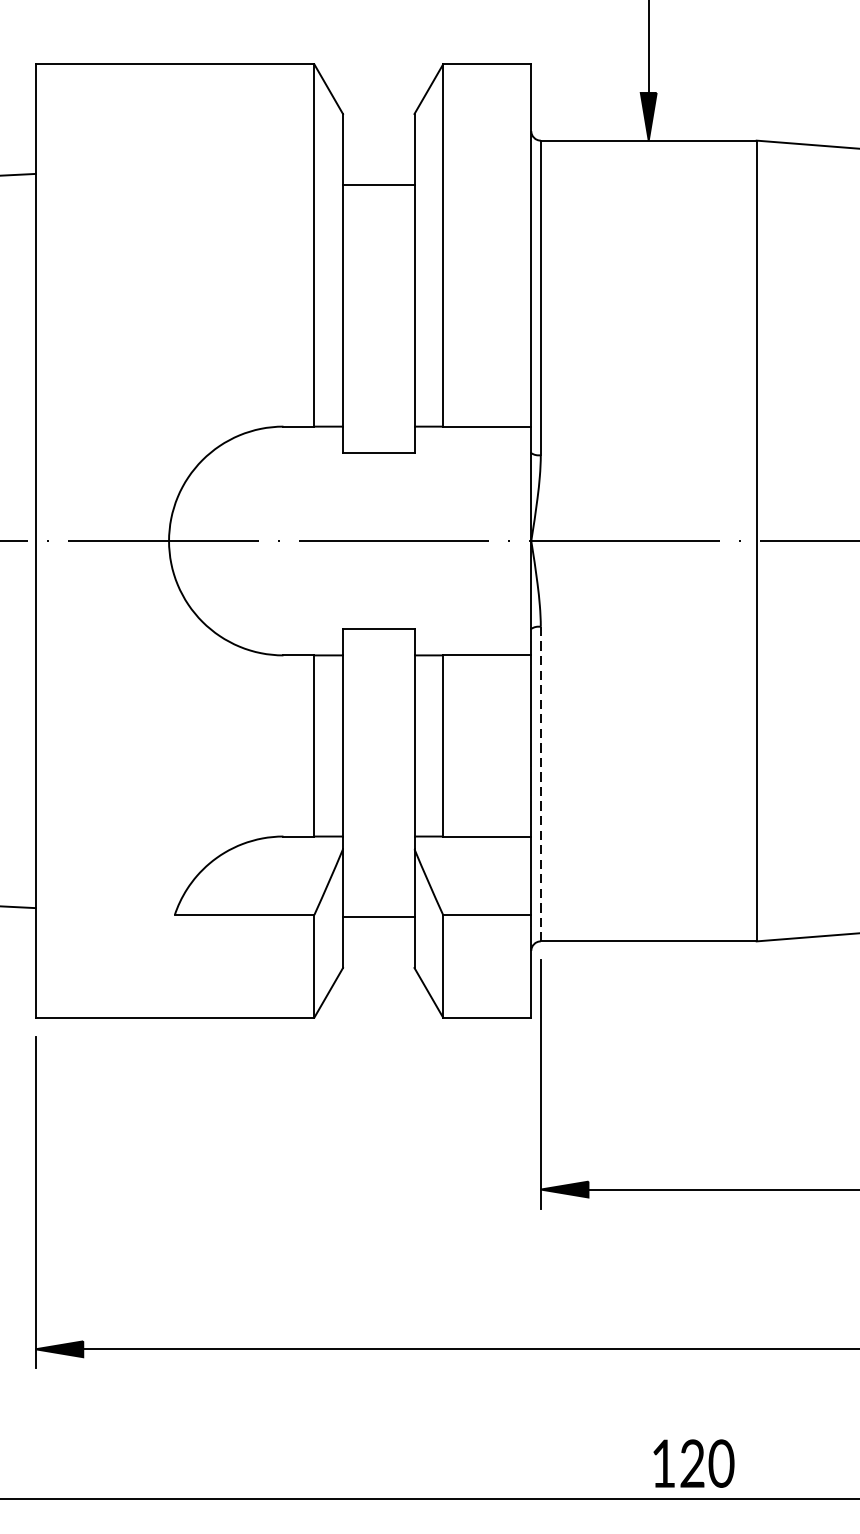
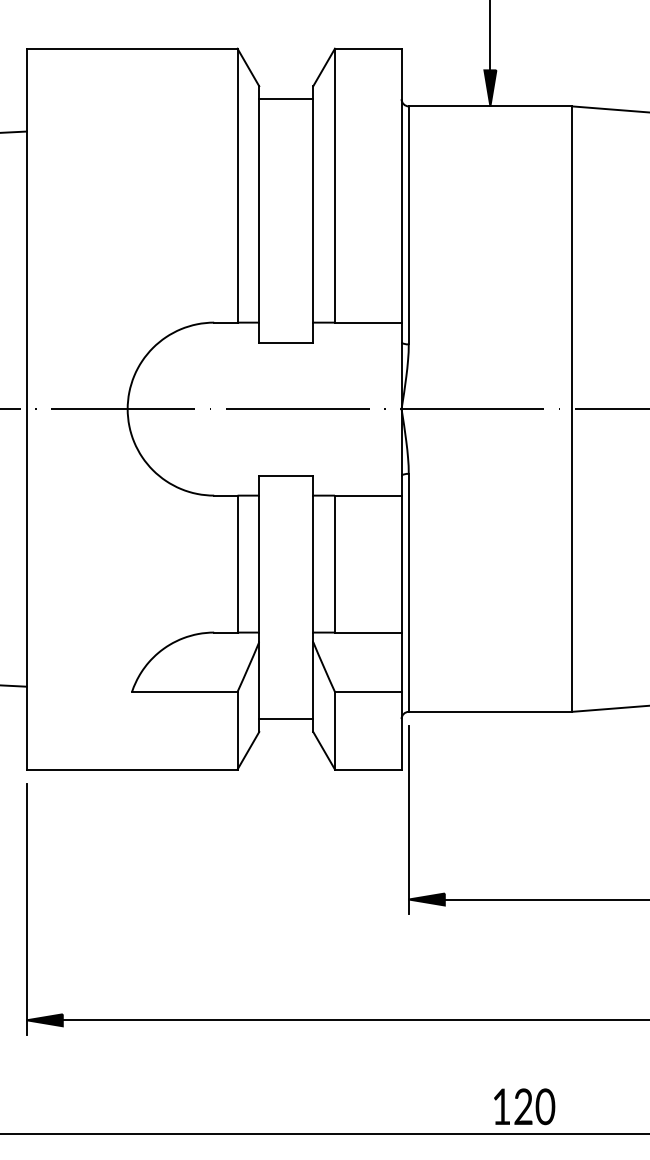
line: (379, 185) -> (286, 99), moved
line: (540, 783) -> (408, 592), dashed -> solid
line: (379, 917) -> (286, 719), moved

